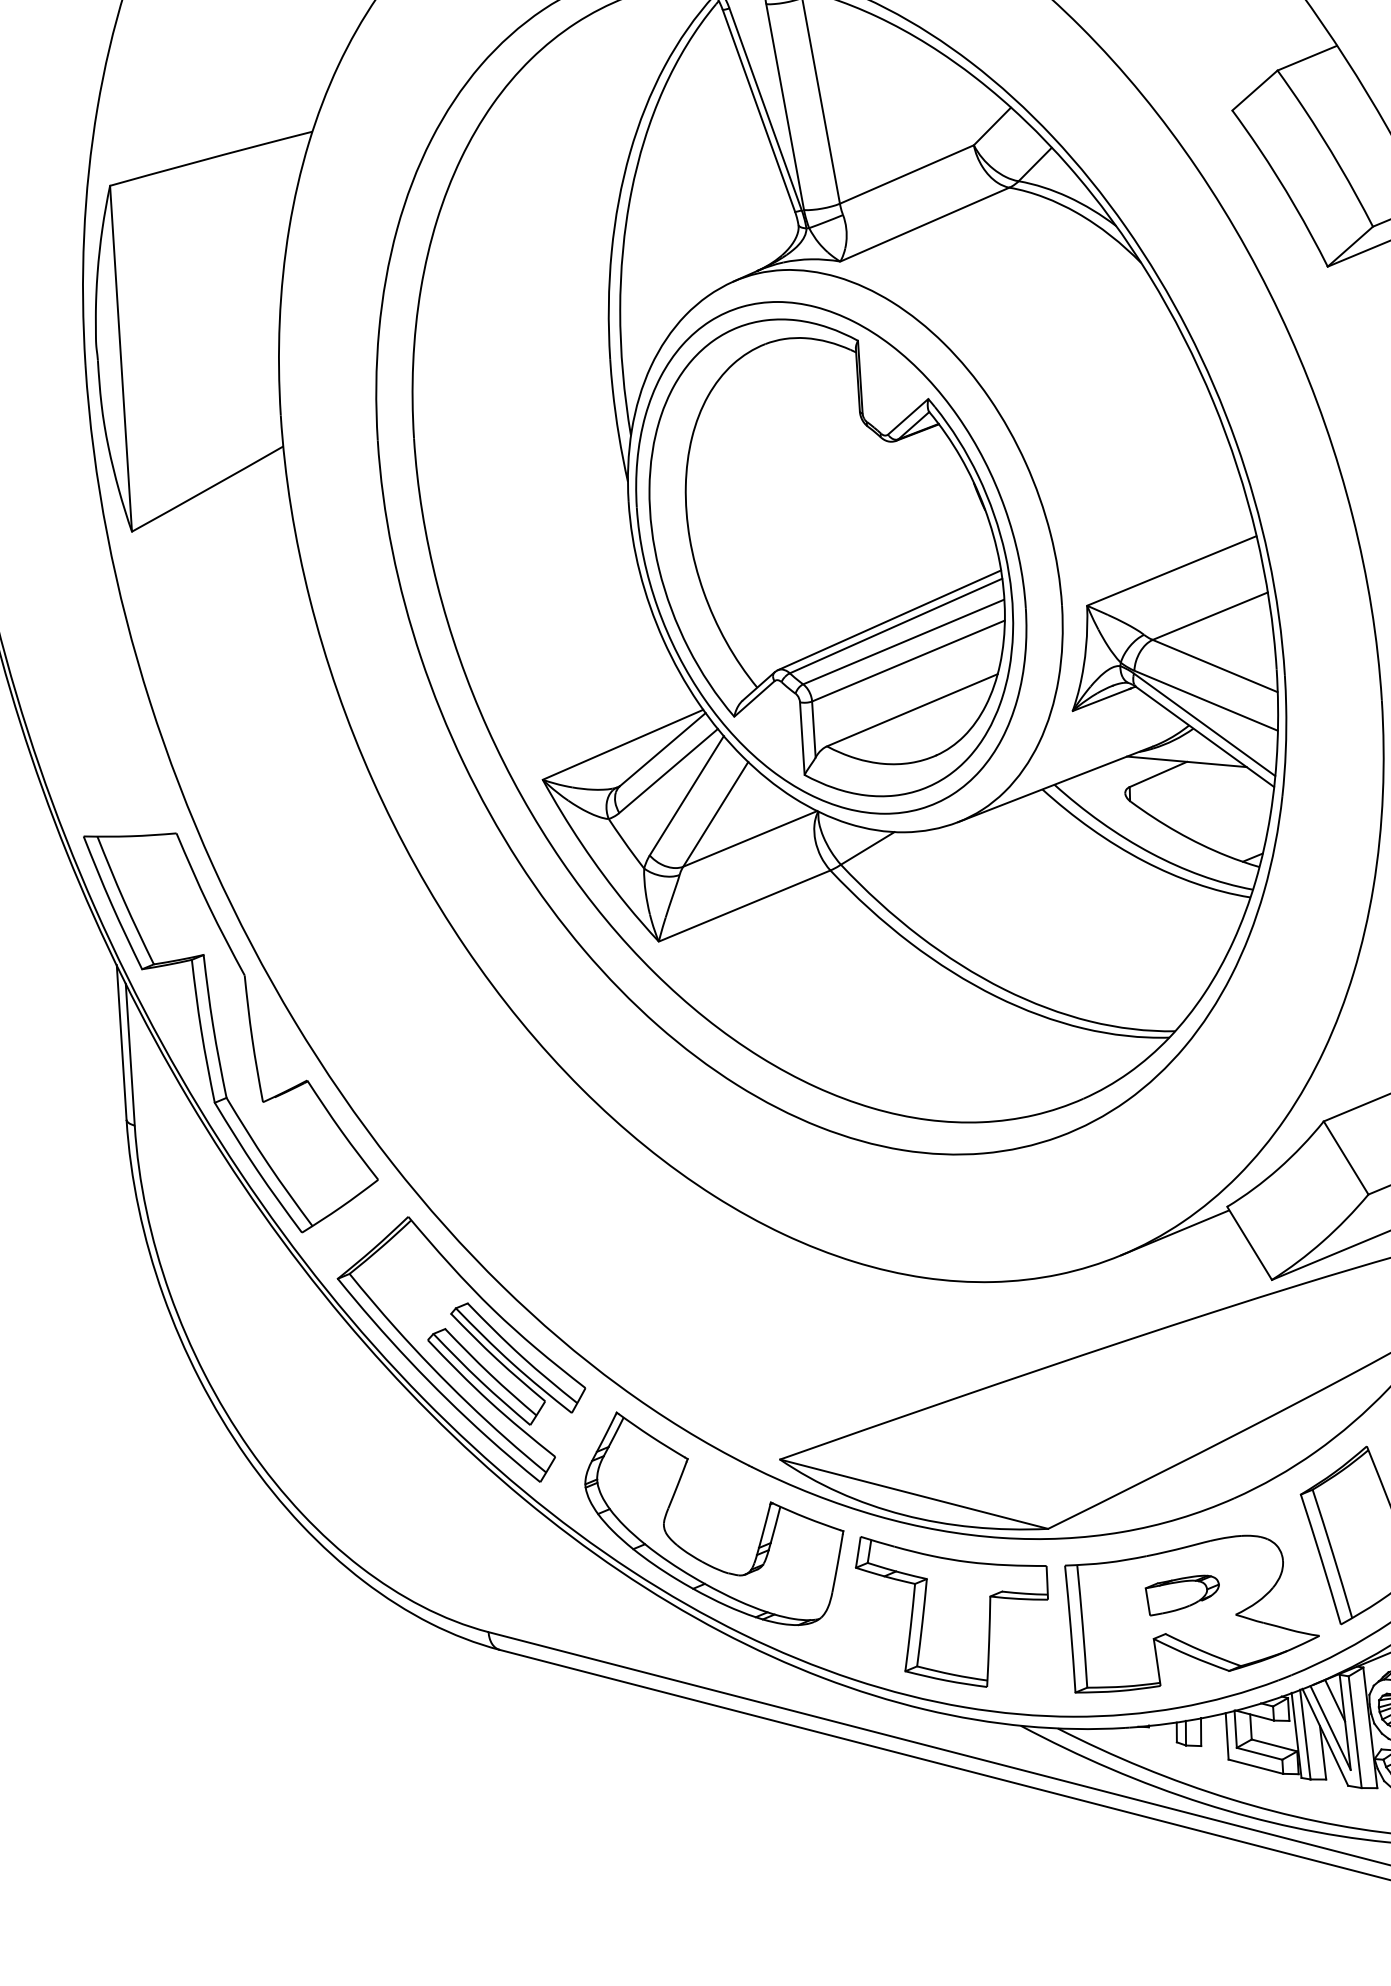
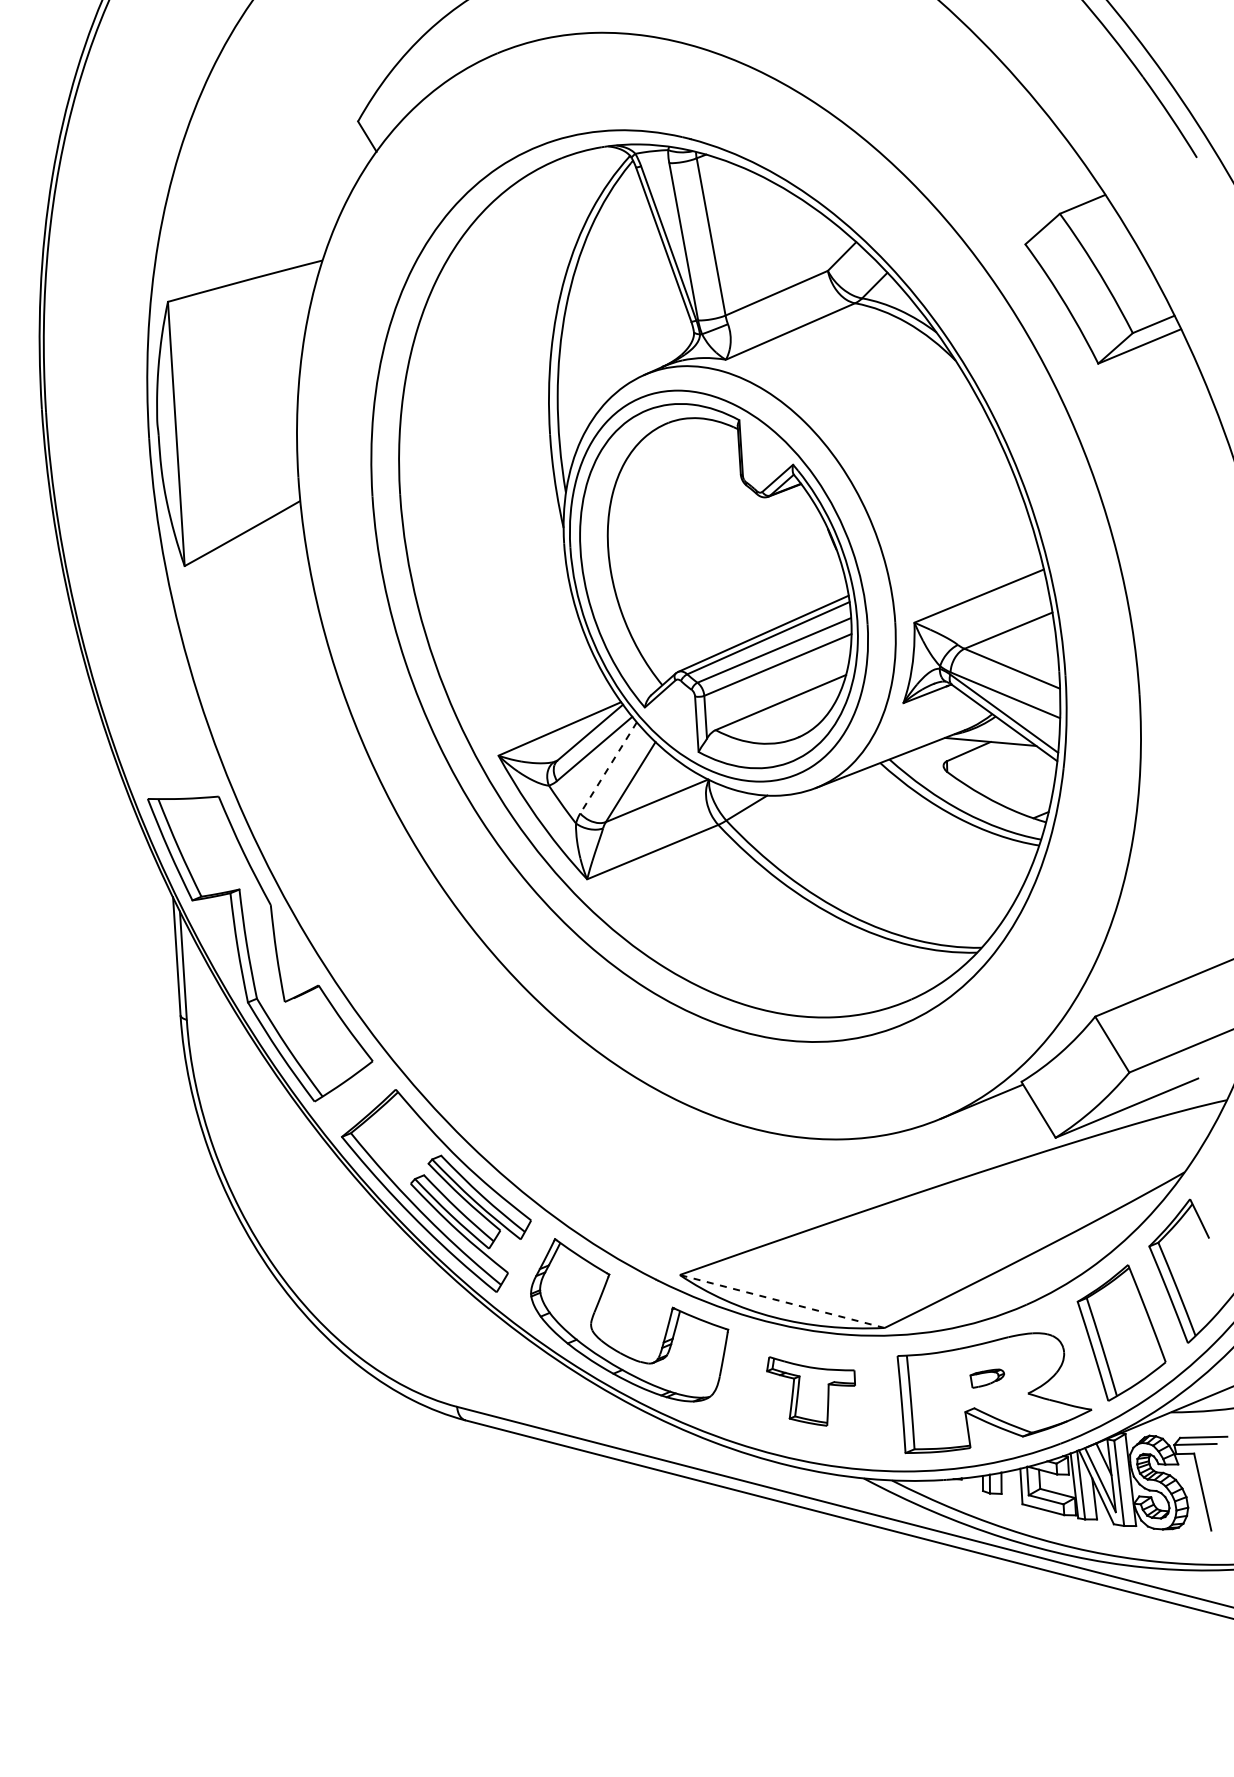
line: (686, 795) -> (608, 767), solid -> dashed
line: (914, 1494) -> (782, 1301), solid -> dashed
part: (1182, 1595) -> (987, 1378), size x0.6
part: (951, 1612) -> (810, 1391), size x0.6

